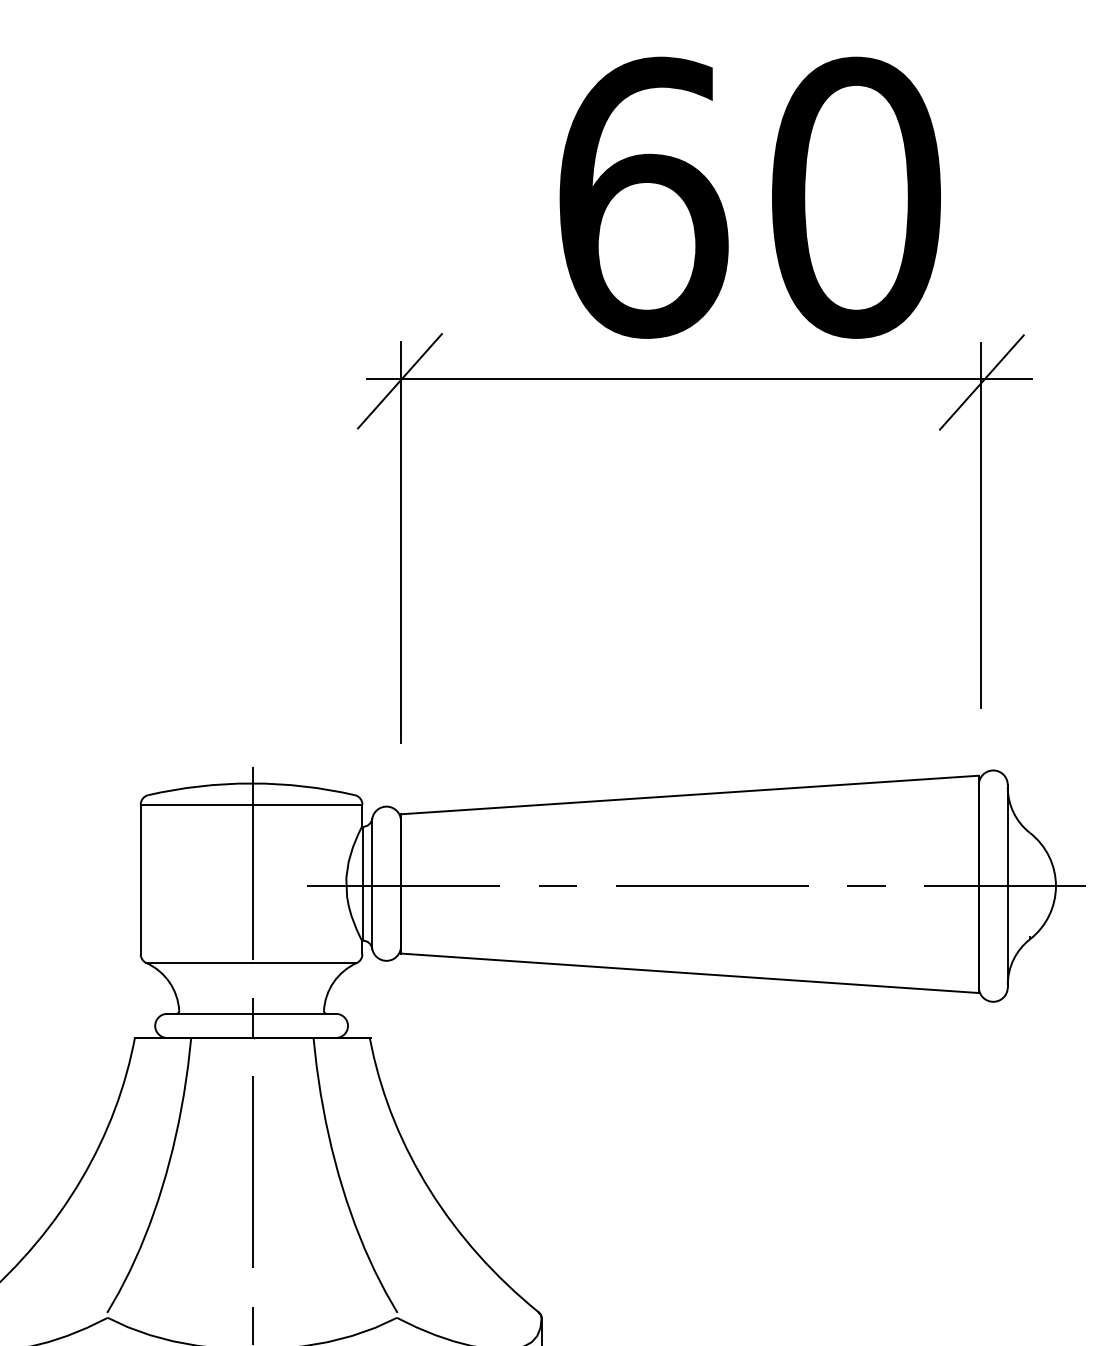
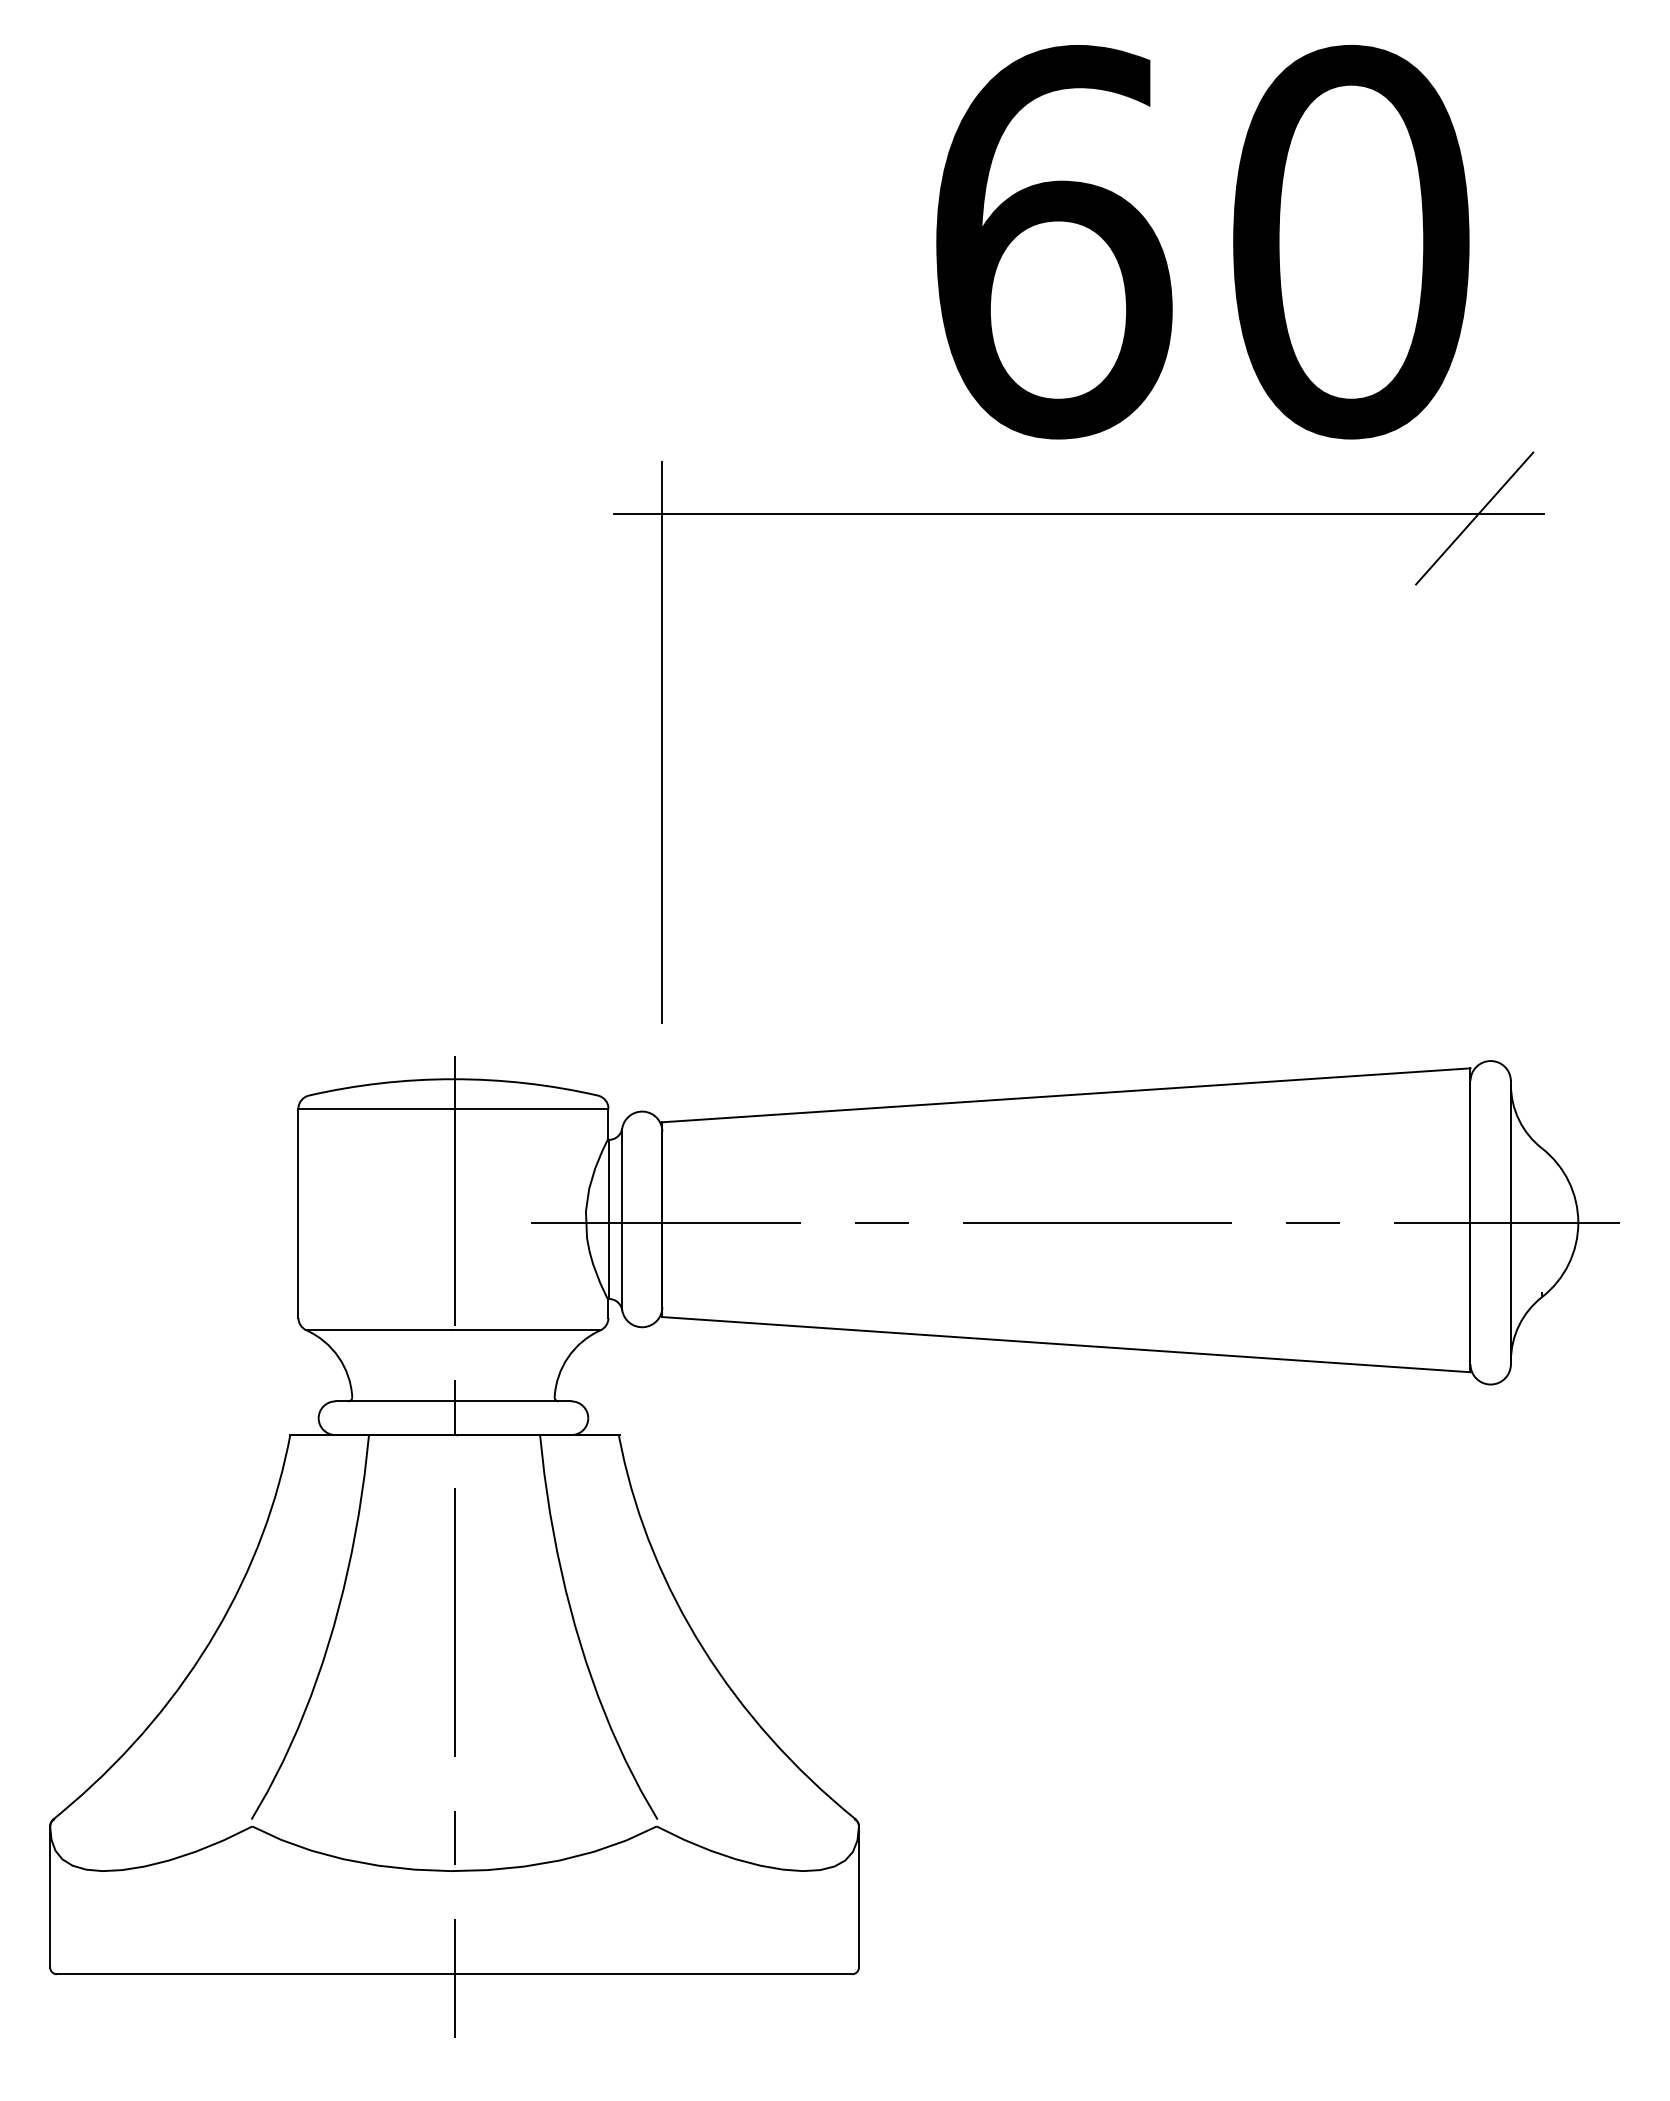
text: (750, 198) -> (1202, 242), moved
line: (399, 381) -> (660, 516), removed
line: (981, 524) -> (1473, 717), removed

